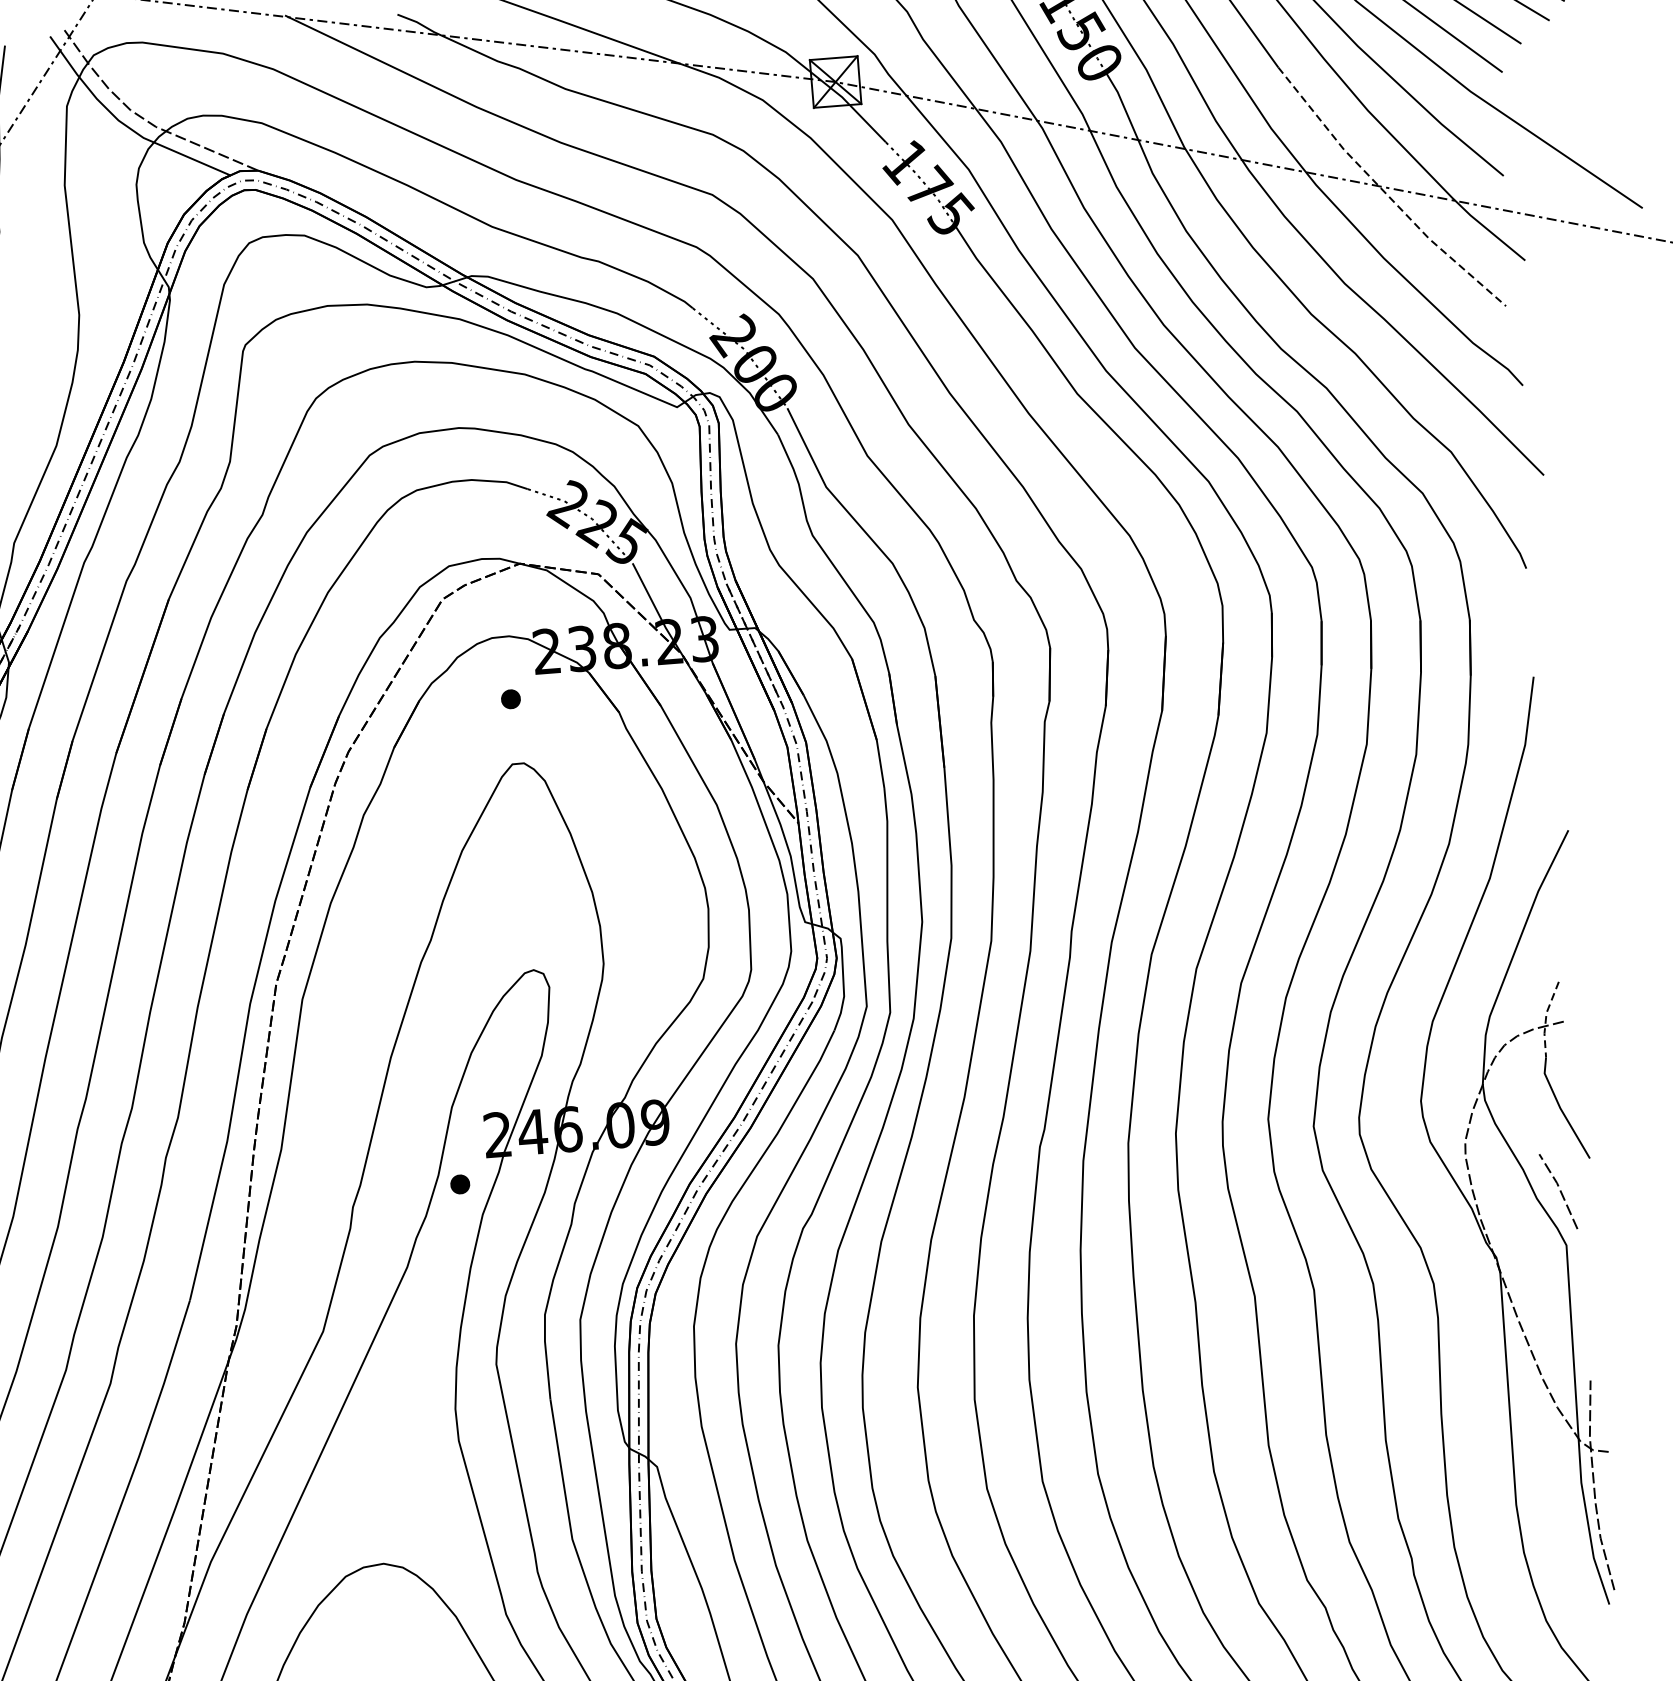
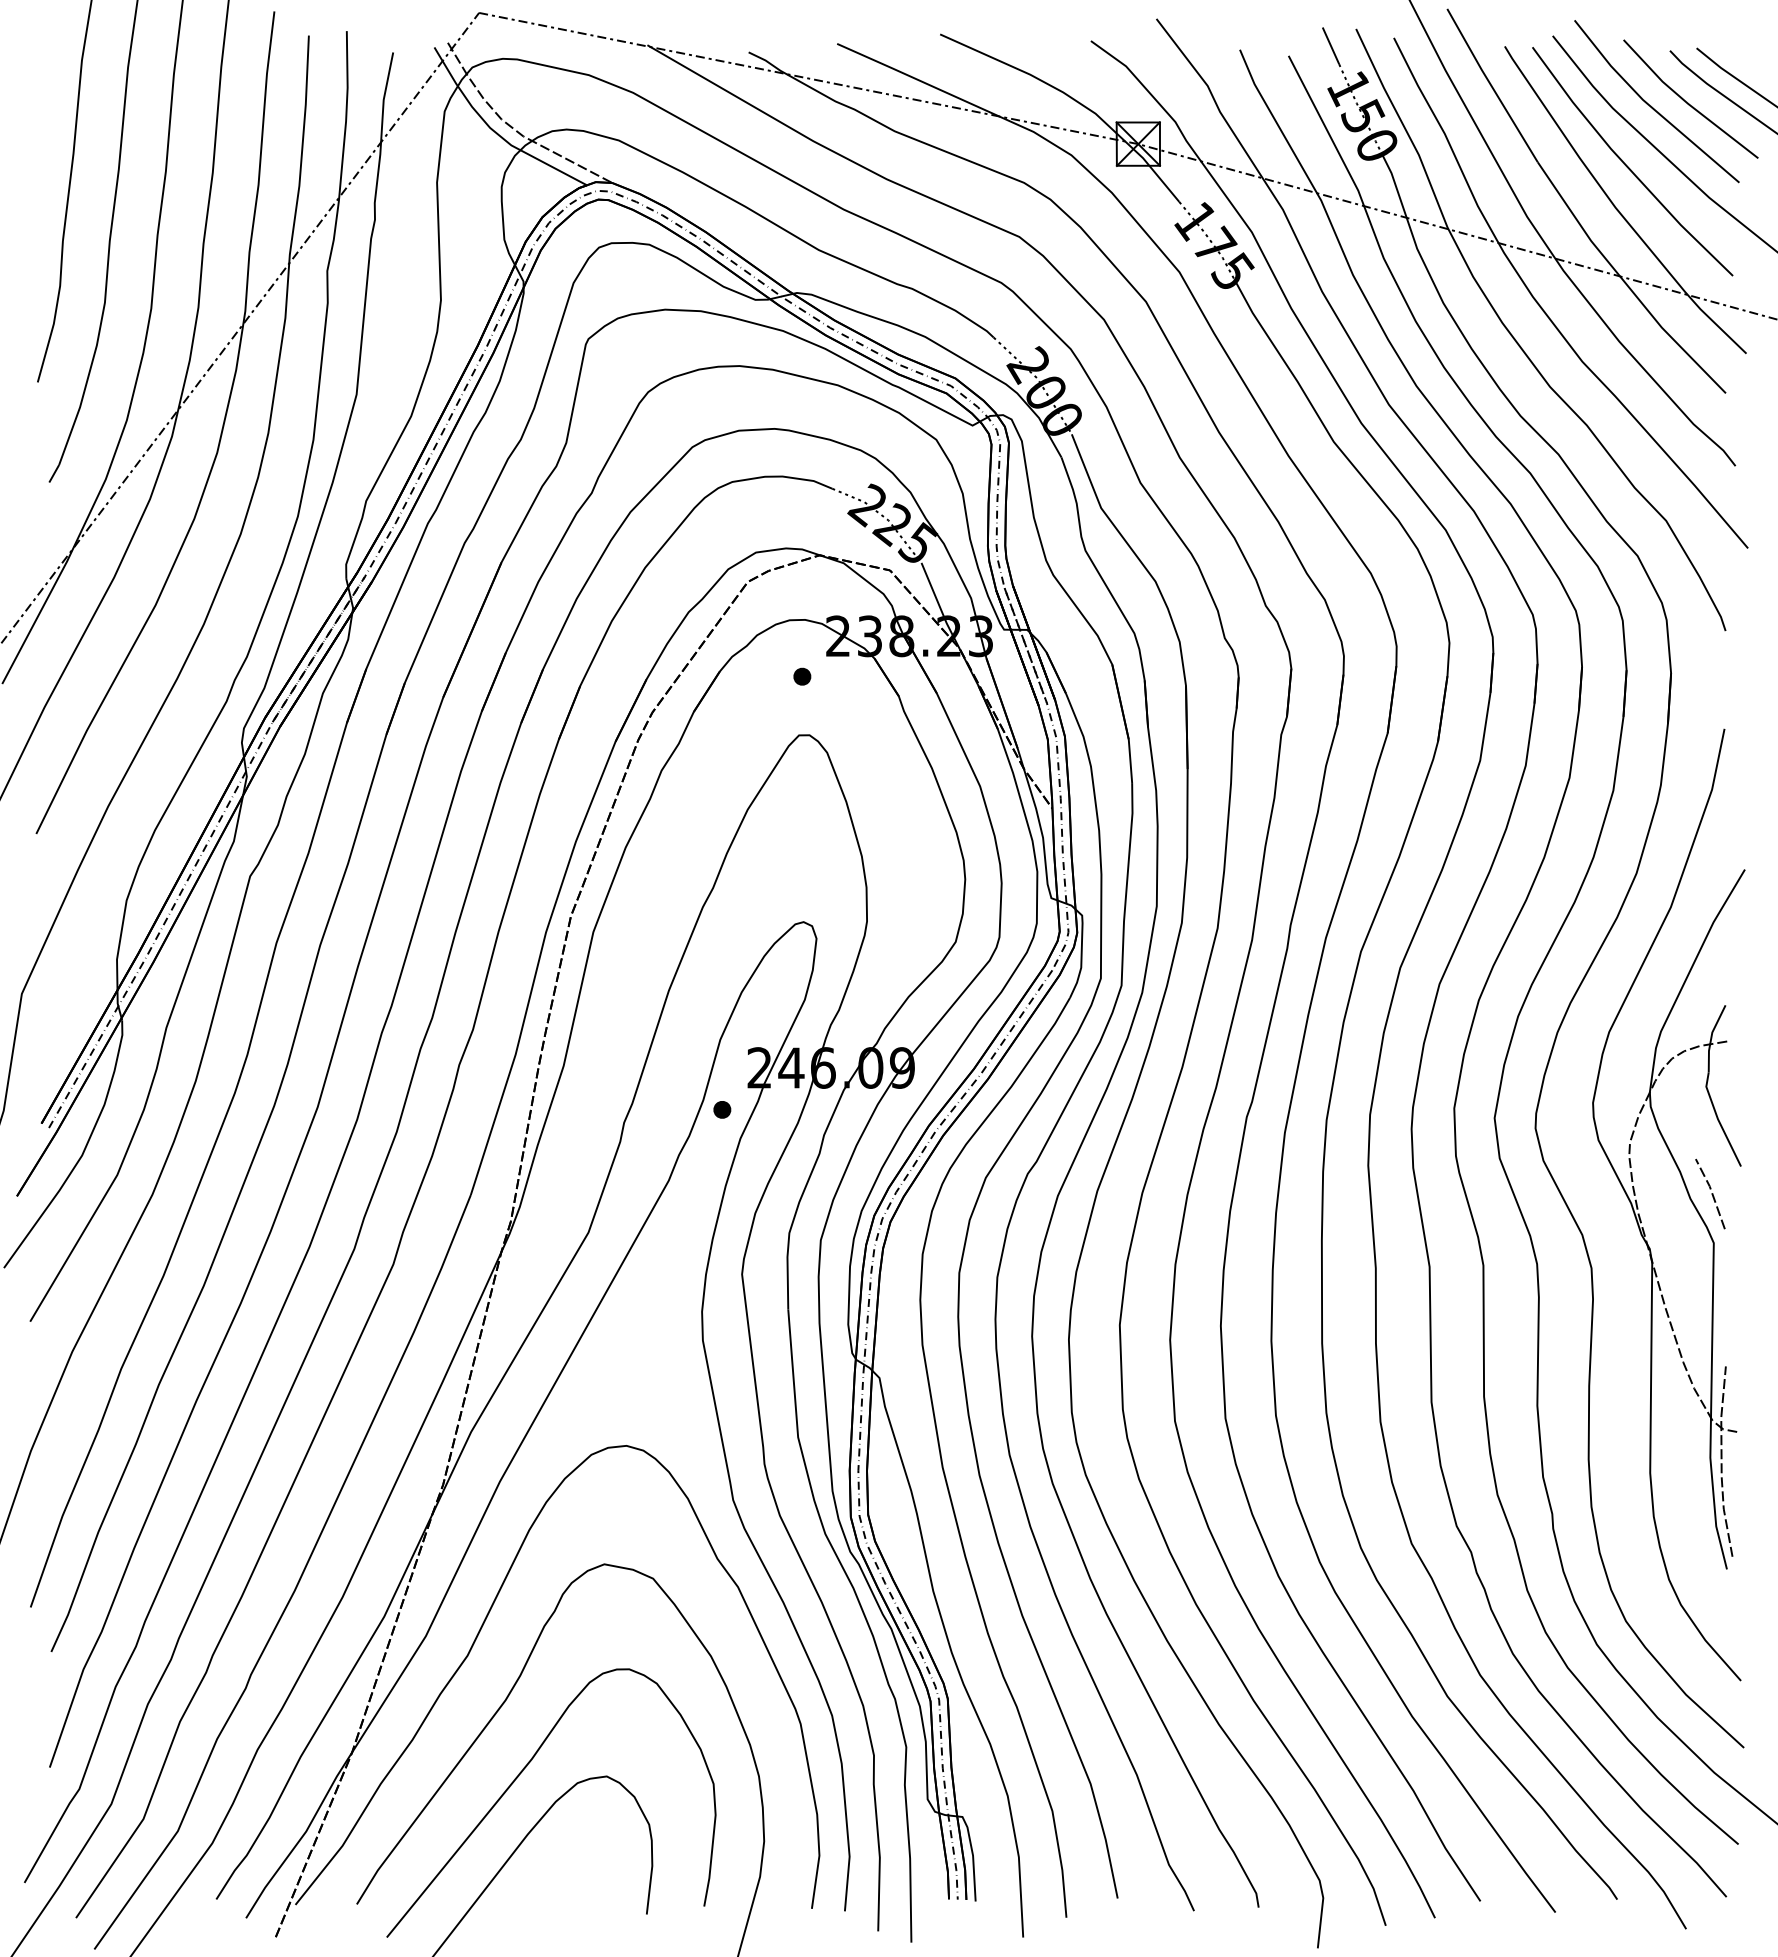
line: (1385, 193) -> (1625, 283), dashed -> solid
line: (1546, 1018) -> (1711, 1037), dashed -> solid

